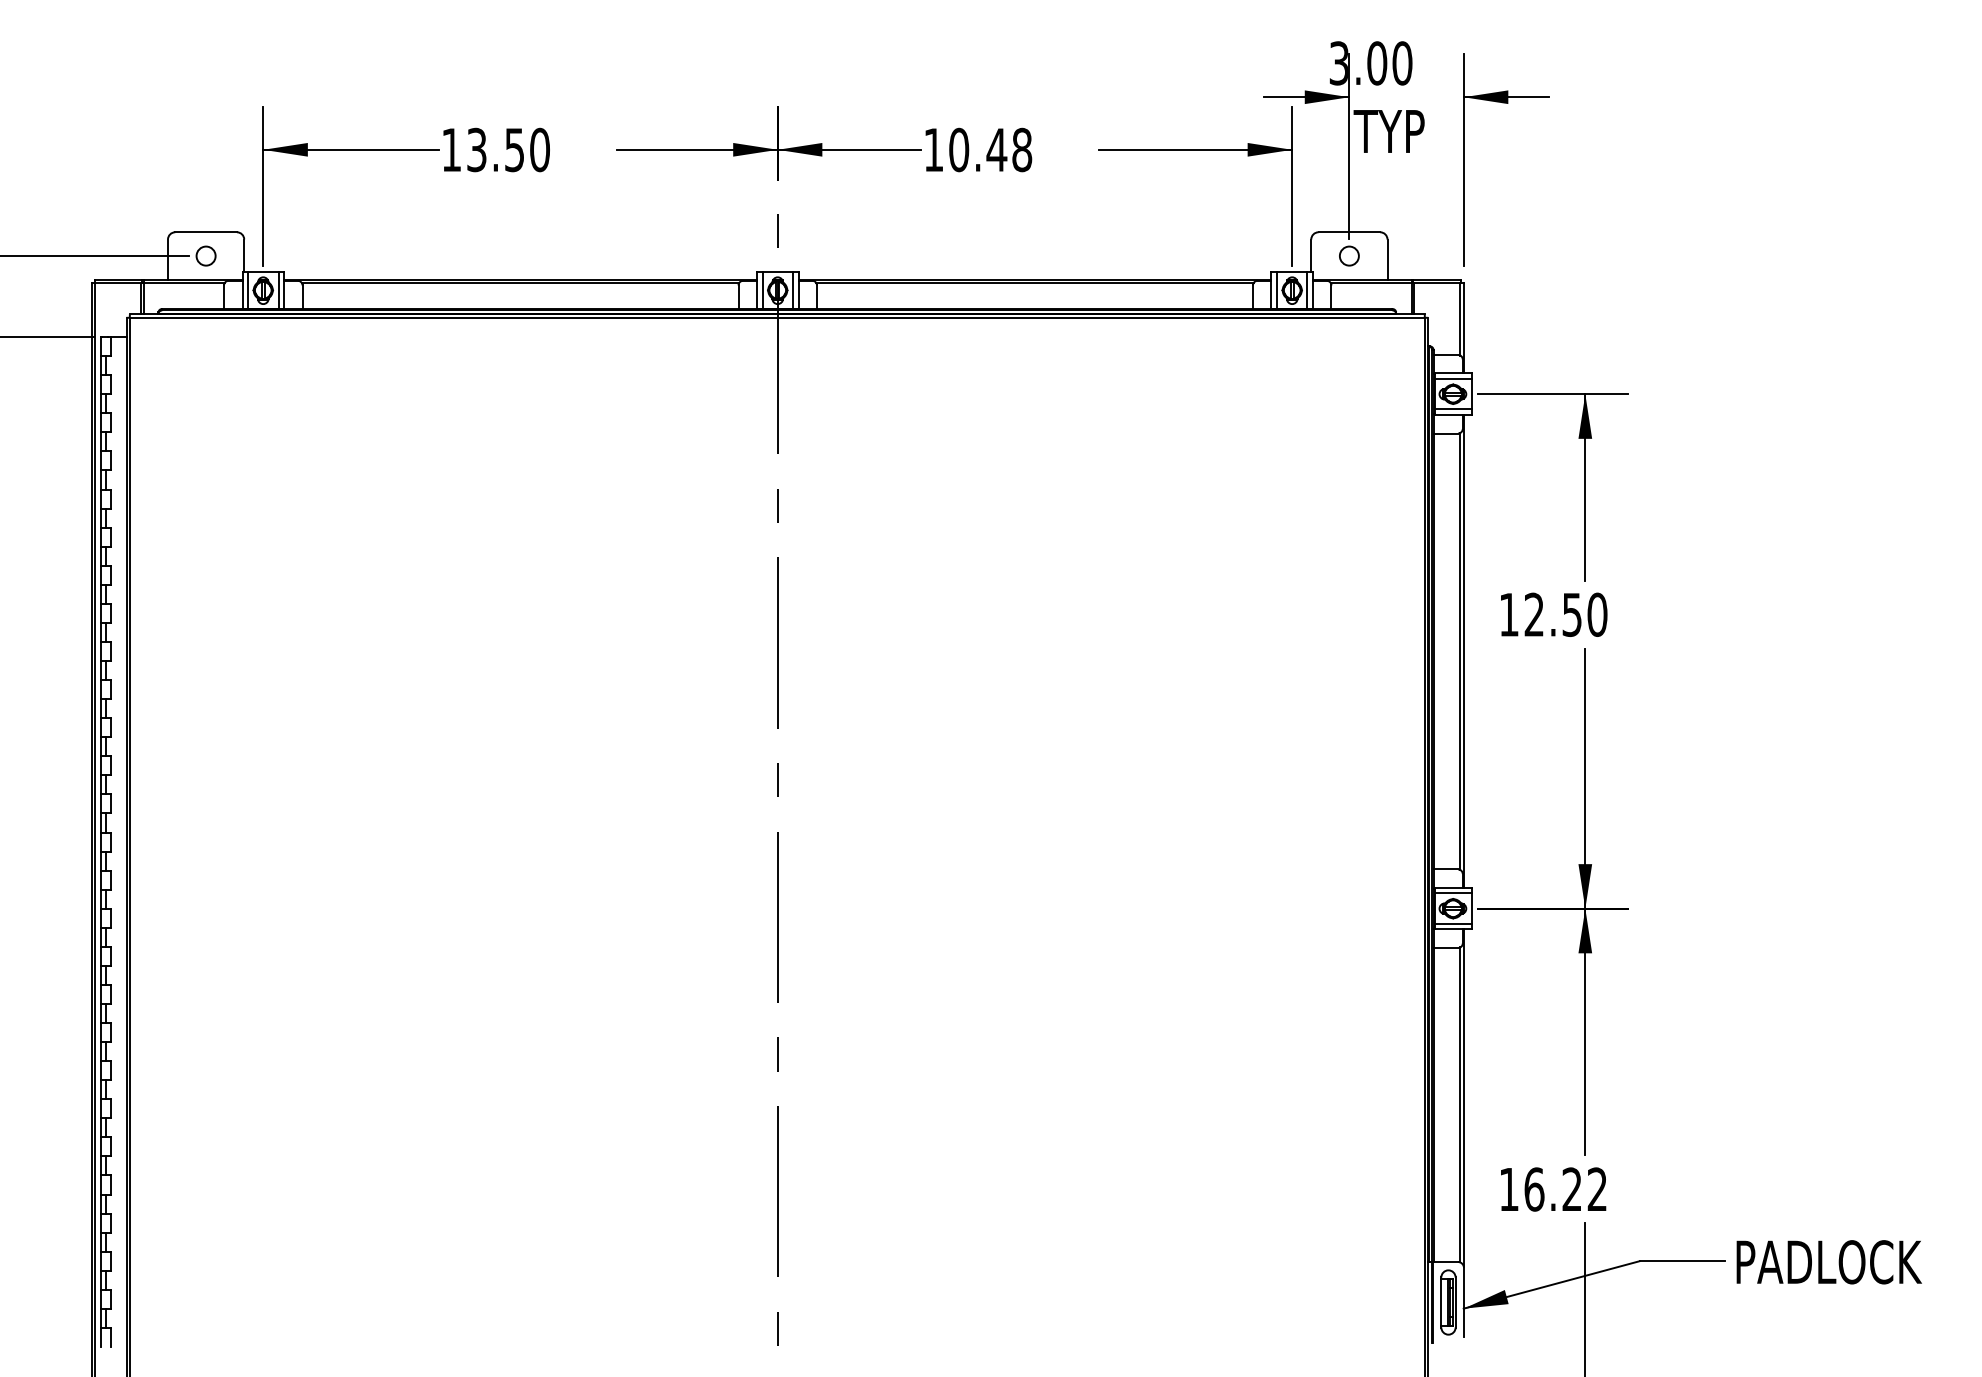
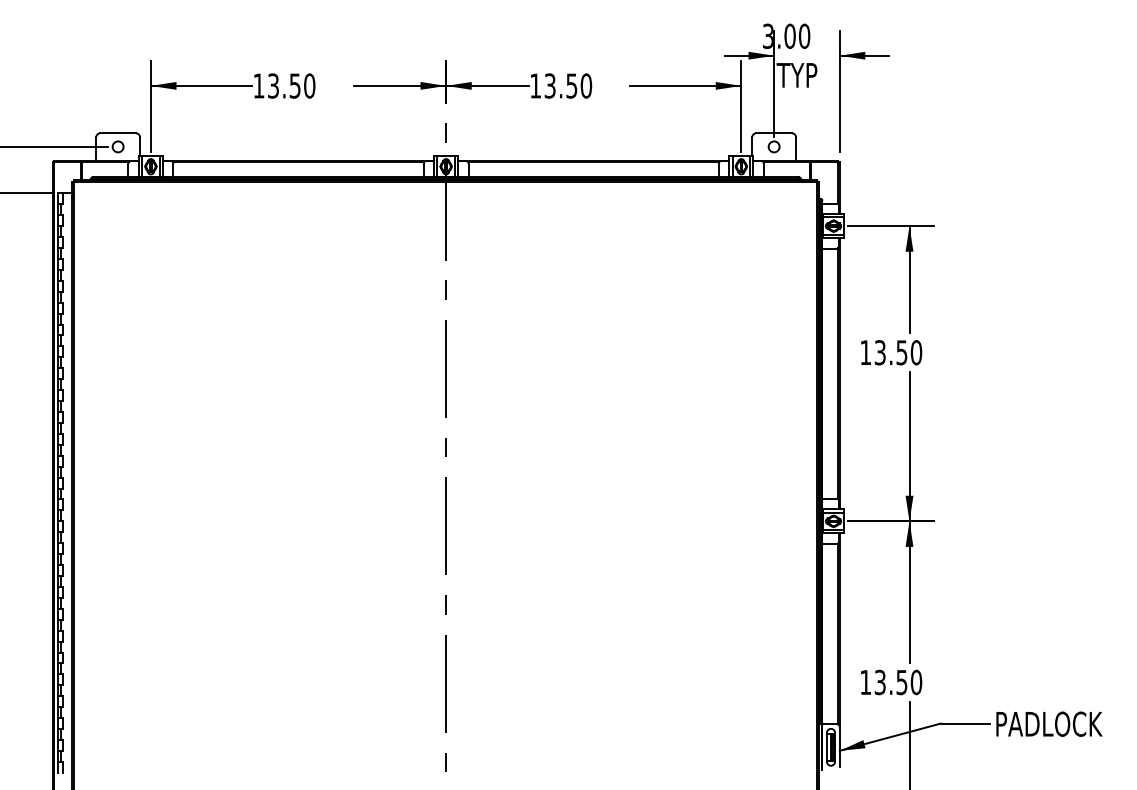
text: (991, 149) -> (568, 85), 10.48 -> 13.50
text: (1533, 614) -> (879, 352), 12.50 -> 13.50
text: (1566, 1189) -> (898, 682), 16.22 -> 13.50

